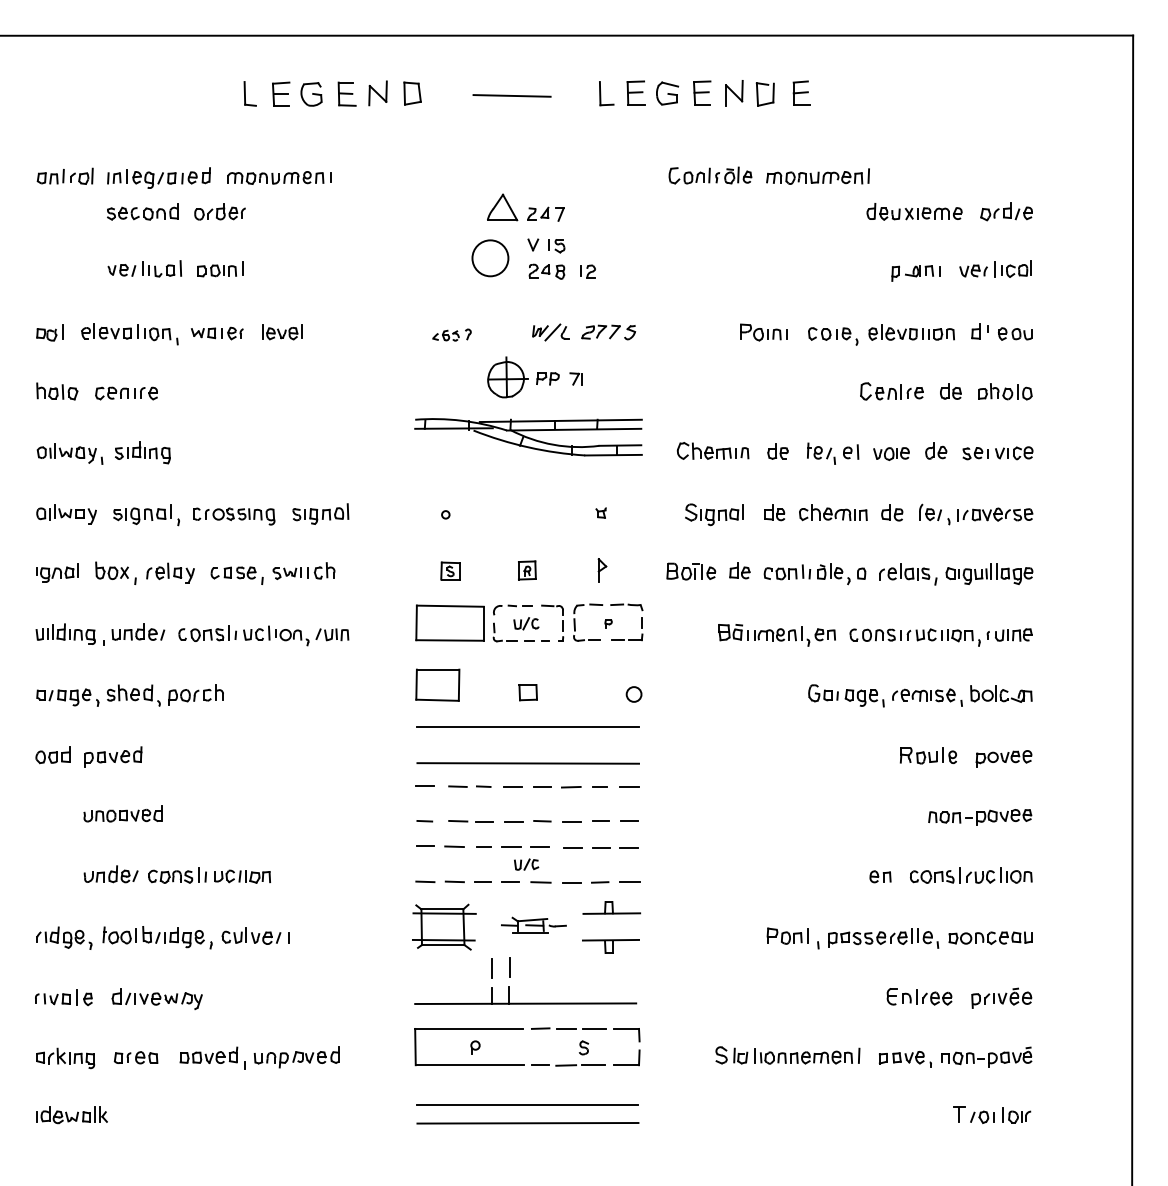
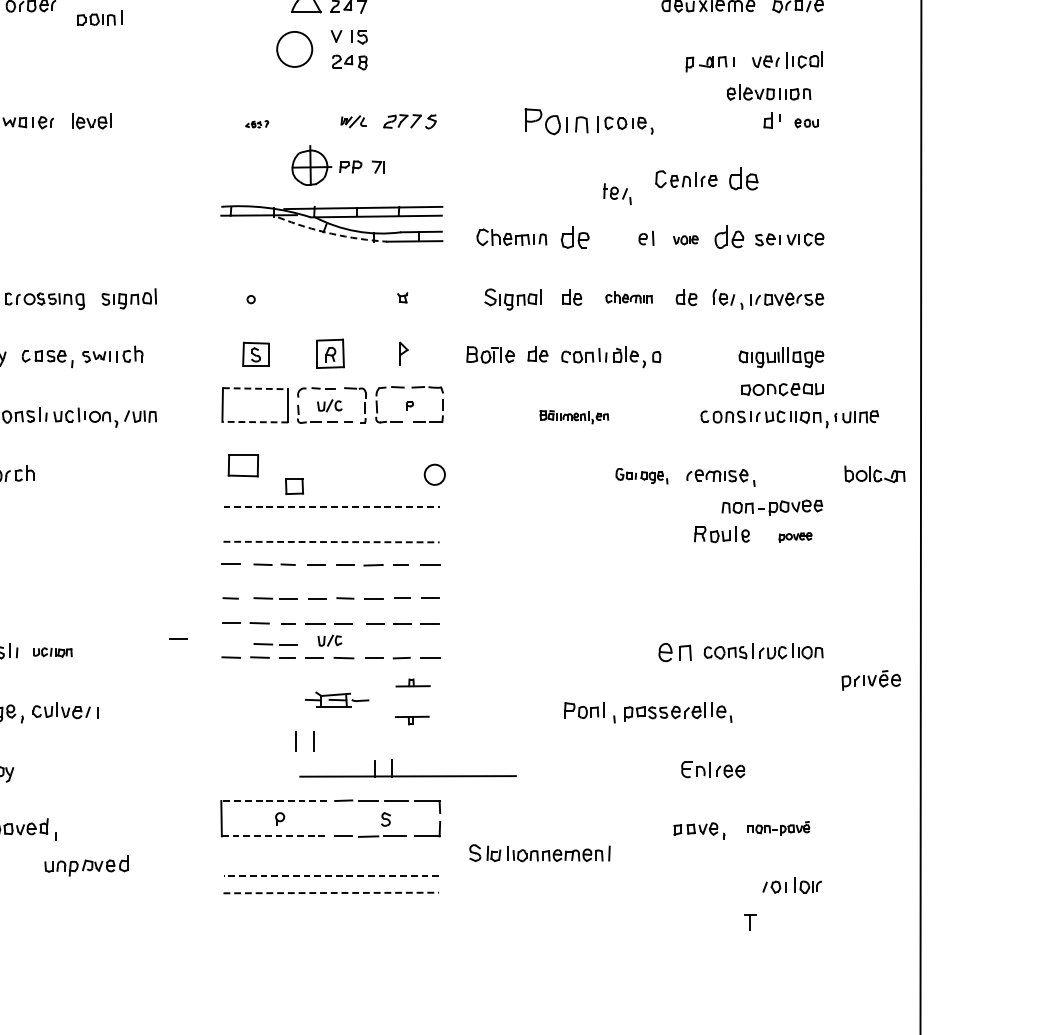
part: (220, 269) -> (99, 18), moved
part: (587, 271) -> (389, 62), removed
part: (550, 332) -> (353, 121), size x0.7
part: (763, 332) -> (561, 121), size x1.6
part: (911, 332) -> (768, 92), moved
part: (1015, 333) -> (806, 122), size x0.7
part: (451, 334) -> (256, 123), size x0.6
part: (950, 391) -> (743, 179), size x1.4
part: (1005, 391) -> (797, 179), removed
arc: (528, 447) -> (331, 233), solid -> dashed
part: (936, 450) -> (729, 236), size x1.4
part: (777, 451) -> (574, 237), size x1.4
part: (821, 453) -> (617, 193), moved
part: (891, 453) -> (685, 239), size x0.7
part: (833, 512) -> (629, 297), size x0.7
part: (450, 570) -> (255, 353), size x1.4
part: (527, 570) -> (330, 353), size x1.6
part: (908, 574) -> (702, 357), removed
line: (450, 606) -> (255, 388), solid -> dashed
part: (776, 635) -> (573, 417), size x0.6
part: (940, 637) -> (789, 419), moved
line: (450, 640) -> (255, 422), solid -> dashed
part: (437, 684) -> (243, 465), size x0.7
part: (527, 692) -> (293, 486), moved
part: (1001, 693) -> (875, 473), moved
circle: (633, 694) -> (434, 474), size x1.4
part: (846, 695) -> (641, 475), size x0.7
line: (528, 727) -> (331, 507), solid -> dashed
part: (1003, 758) -> (795, 537), size x0.6
line: (528, 763) -> (331, 542), solid -> dashed
part: (980, 817) -> (772, 507), moved
line: (371, 861) -> (178, 637), added
line: (468, 868) -> (273, 644), added
part: (242, 876) -> (52, 652), size x0.7
part: (880, 876) -> (675, 652), size x1.6
part: (611, 907) -> (412, 682), size x0.6
part: (444, 926) -> (249, 701), removed
part: (990, 937) -> (782, 388), moved
part: (610, 946) -> (411, 720), size x0.6
part: (1001, 997) -> (871, 679), moved
part: (525, 1002) -> (407, 775), moved
line: (468, 1028) -> (273, 800), solid -> dashed
part: (787, 1055) -> (539, 853), moved
part: (986, 1056) -> (778, 827), size x0.7
part: (296, 1057) -> (86, 865), moved
line: (470, 1065) -> (275, 836), solid -> dashed
line: (527, 1105) -> (330, 875), solid -> dashed
part: (959, 1114) -> (750, 922), moved
line: (528, 1123) -> (331, 893), solid -> dashed

